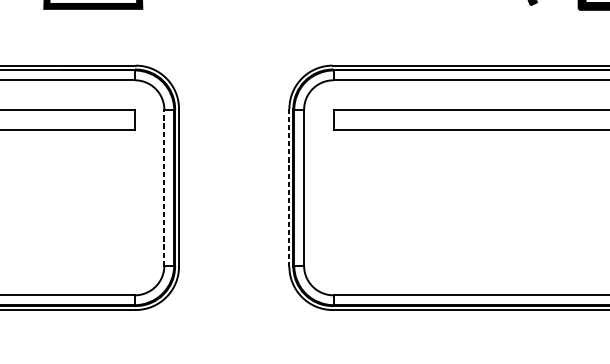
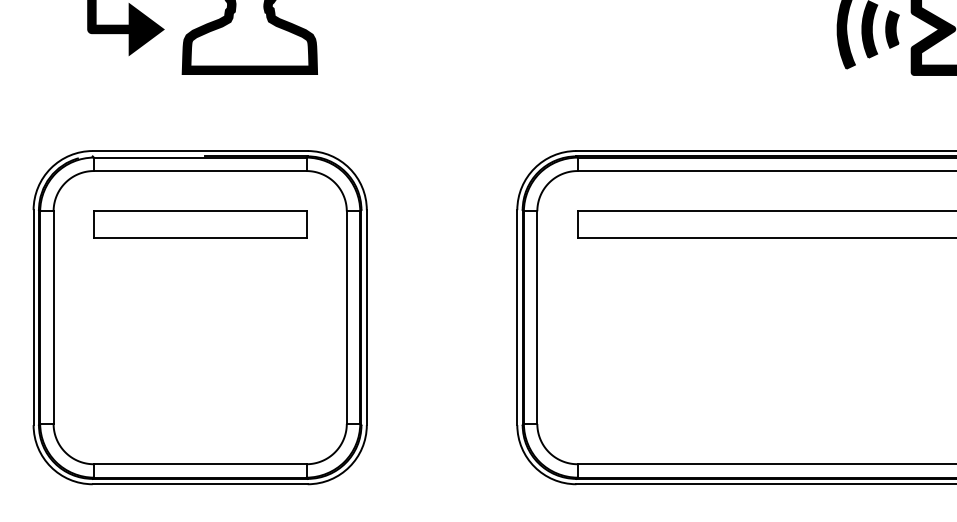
line: (164, 187) -> (346, 317), dashed -> solid
line: (289, 188) -> (517, 318), dashed -> solid

